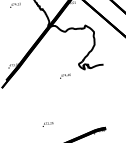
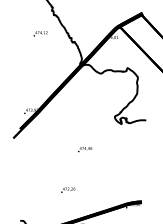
text: (65, 76) -> (85, 149), moved

